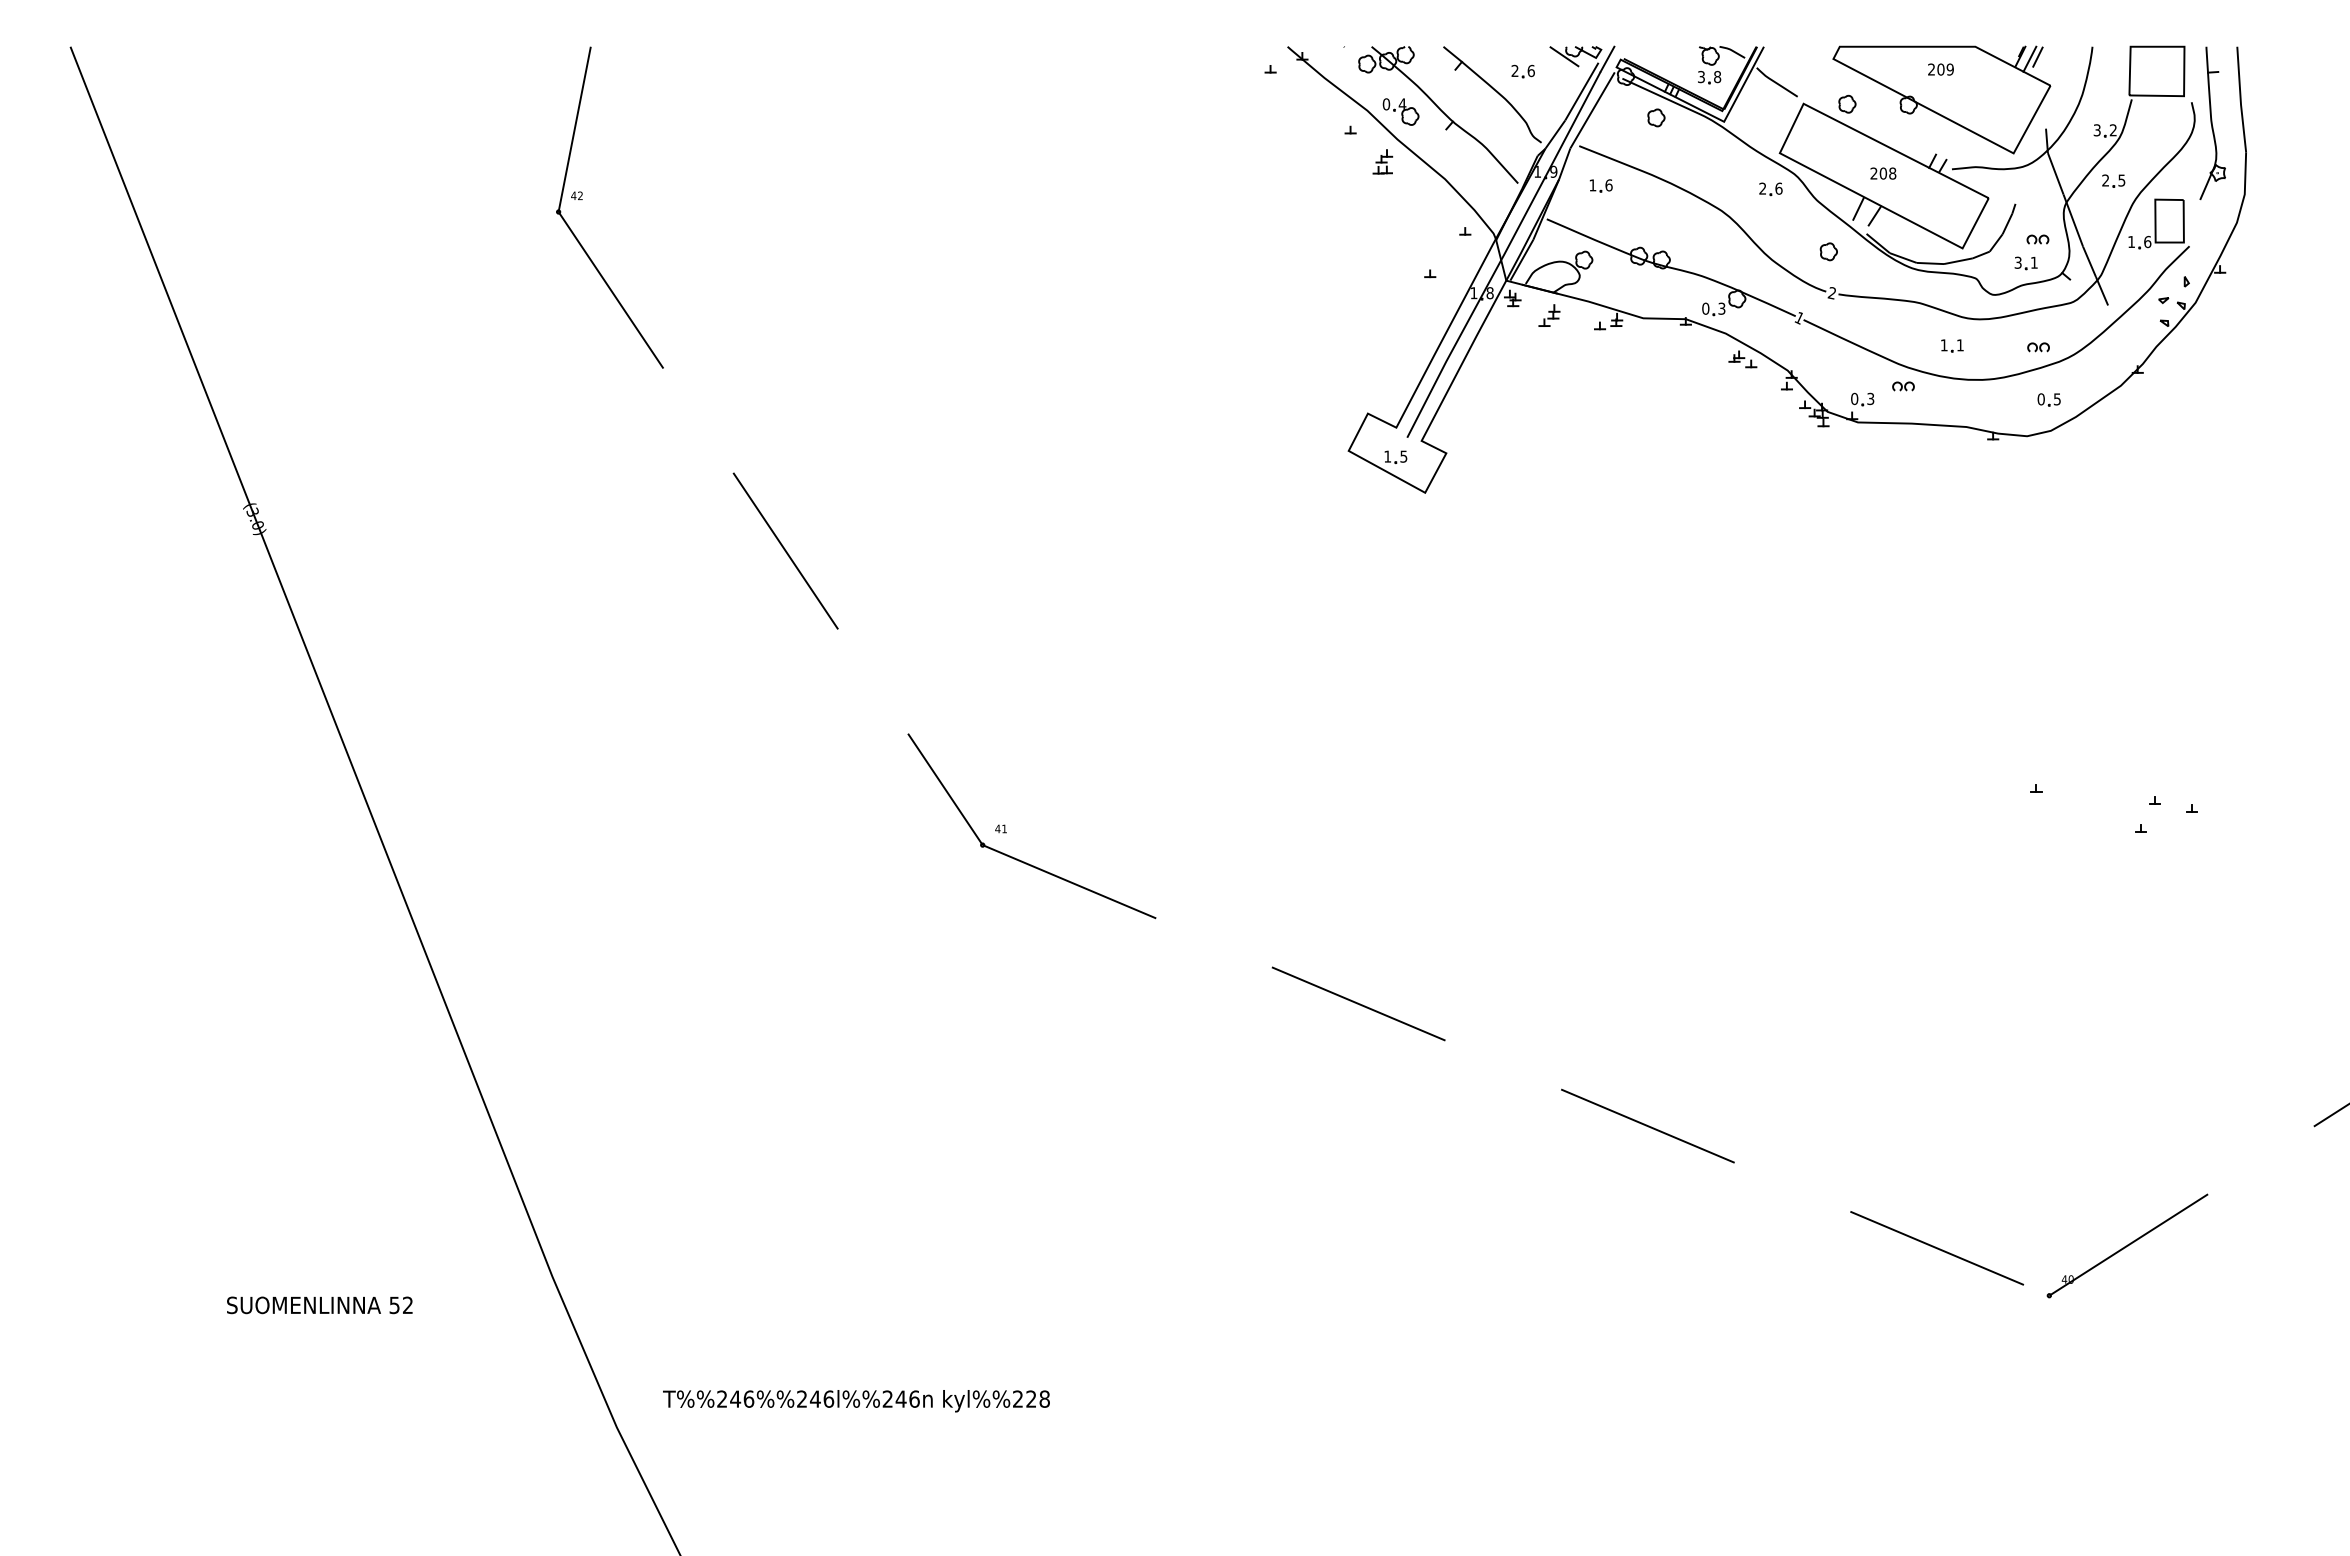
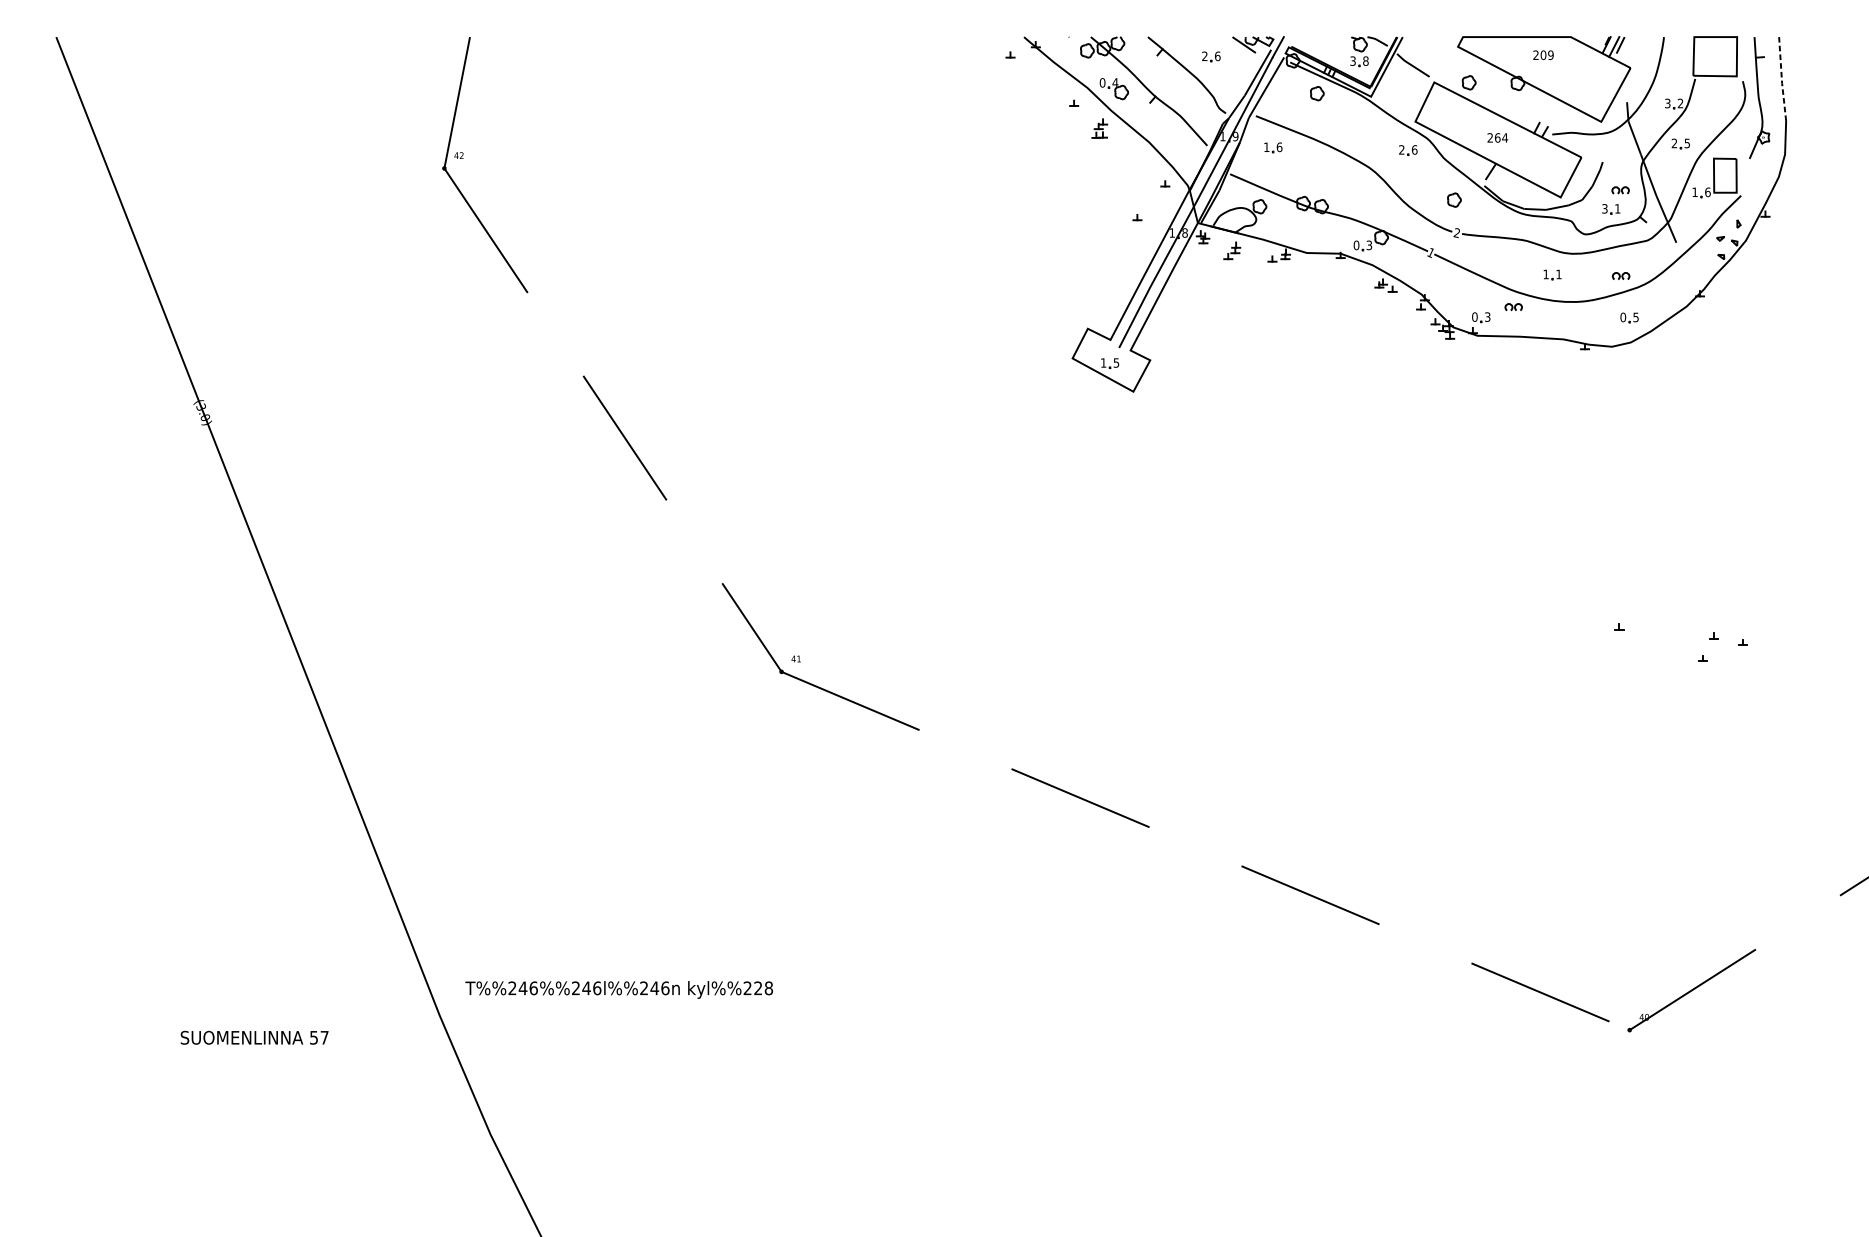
line: (2240, 100) -> (1781, 79), solid -> dashed
text: (1888, 173) -> (1501, 137), 208 -> 264
line: (1858, 208) -> (1477, 165), removed
text: (407, 1304) -> (324, 1037), 52 -> 57
text: (856, 1401) -> (619, 990), moved

